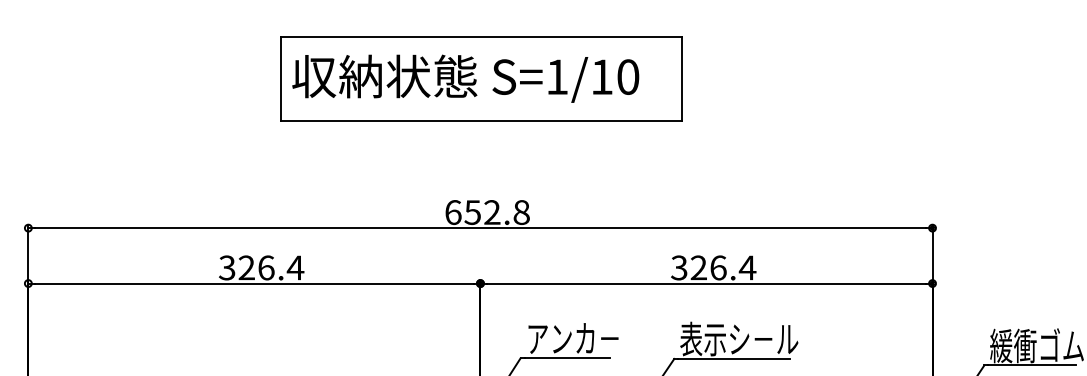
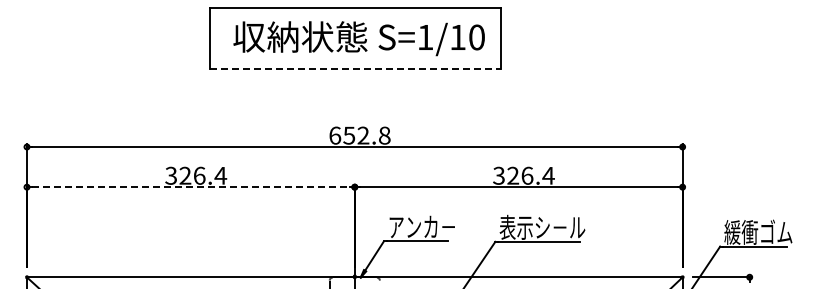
text: (464, 78) -> (358, 38), moved
line: (482, 121) -> (356, 69), solid -> dashed
line: (253, 284) -> (190, 187), solid -> dashed

